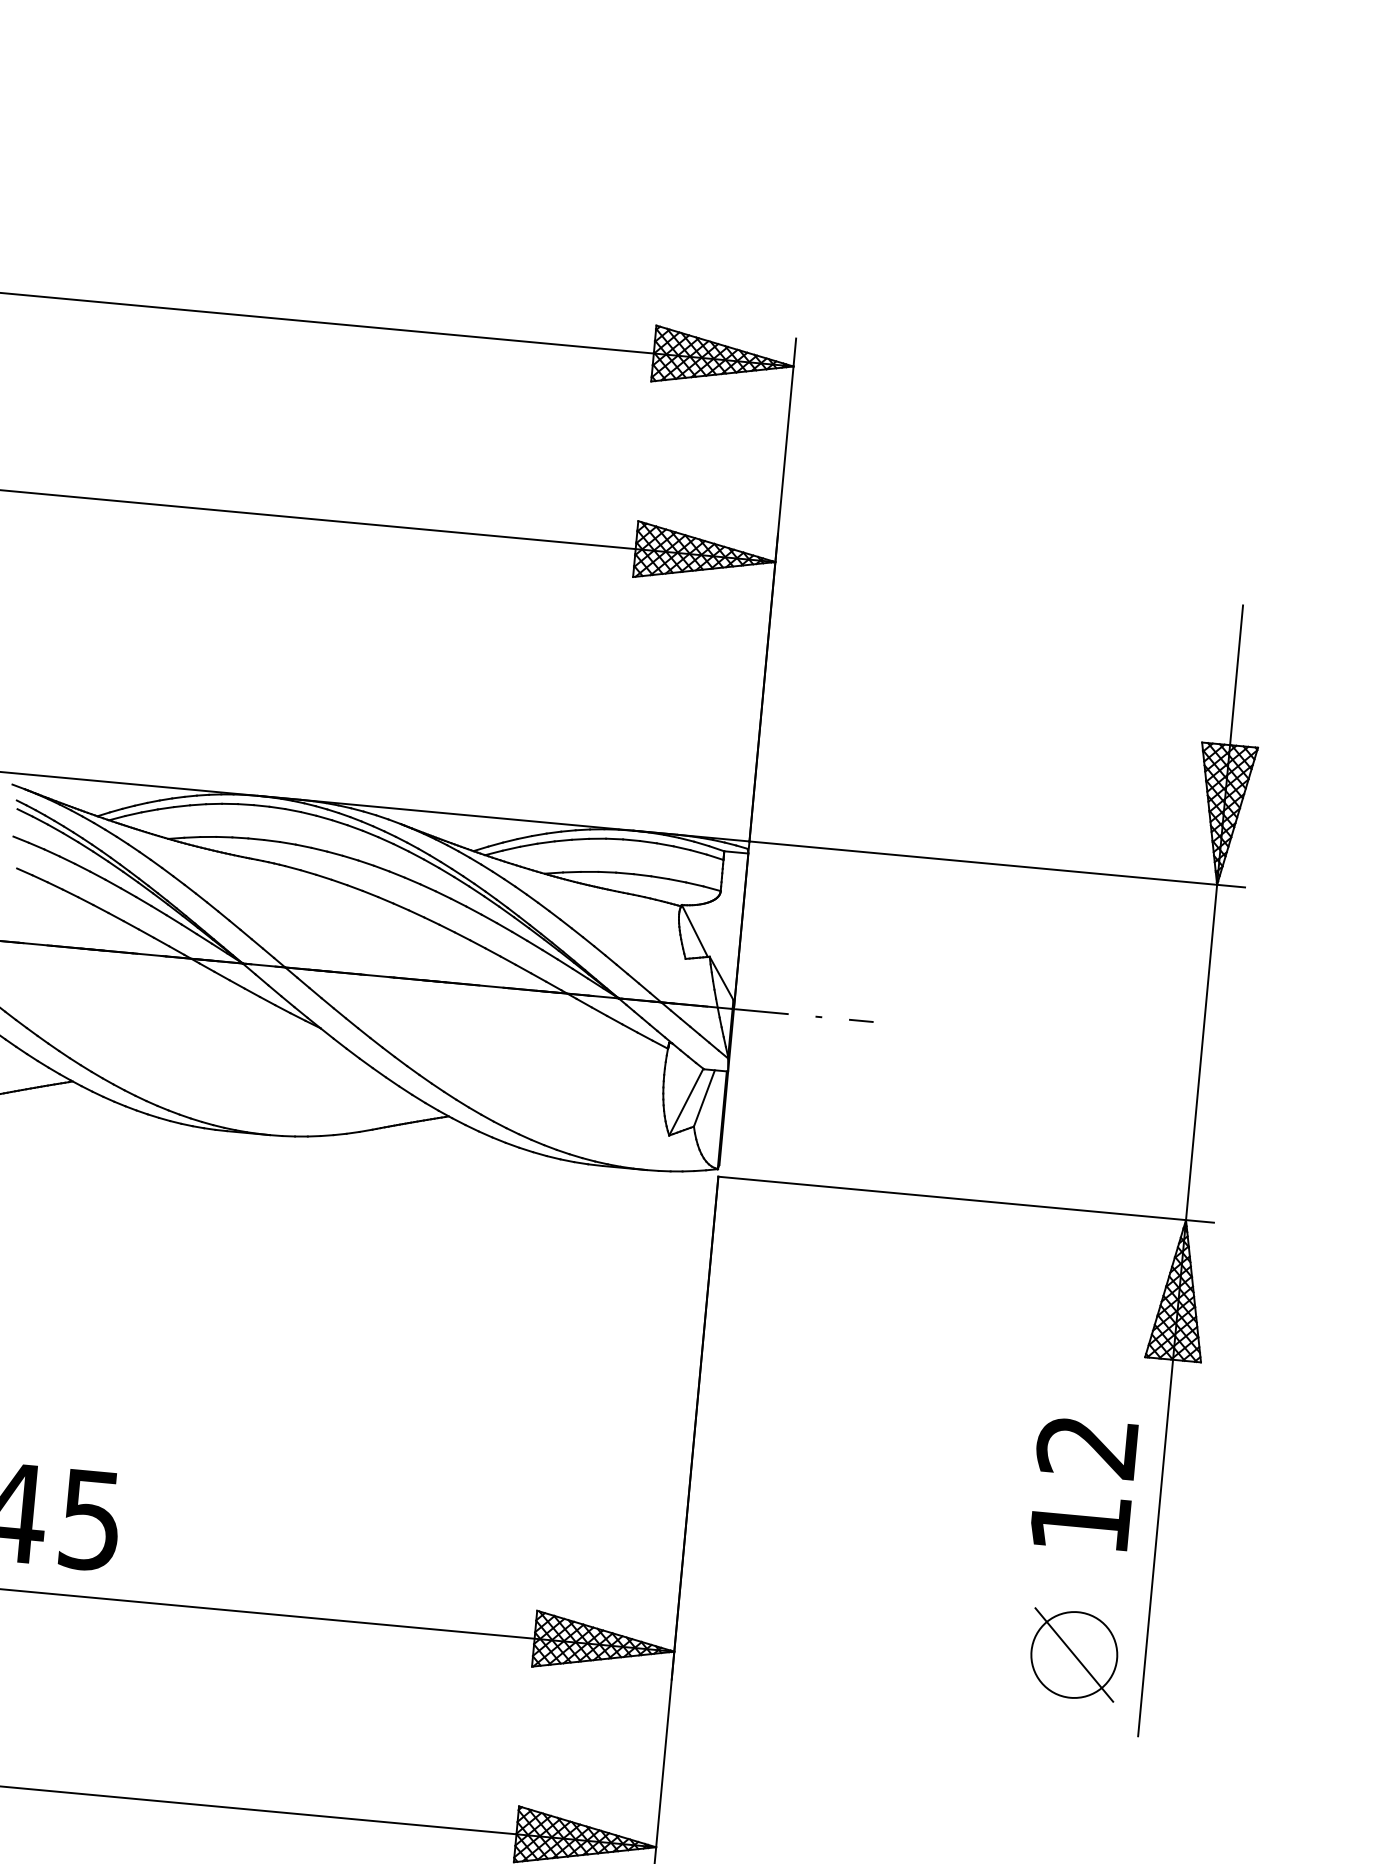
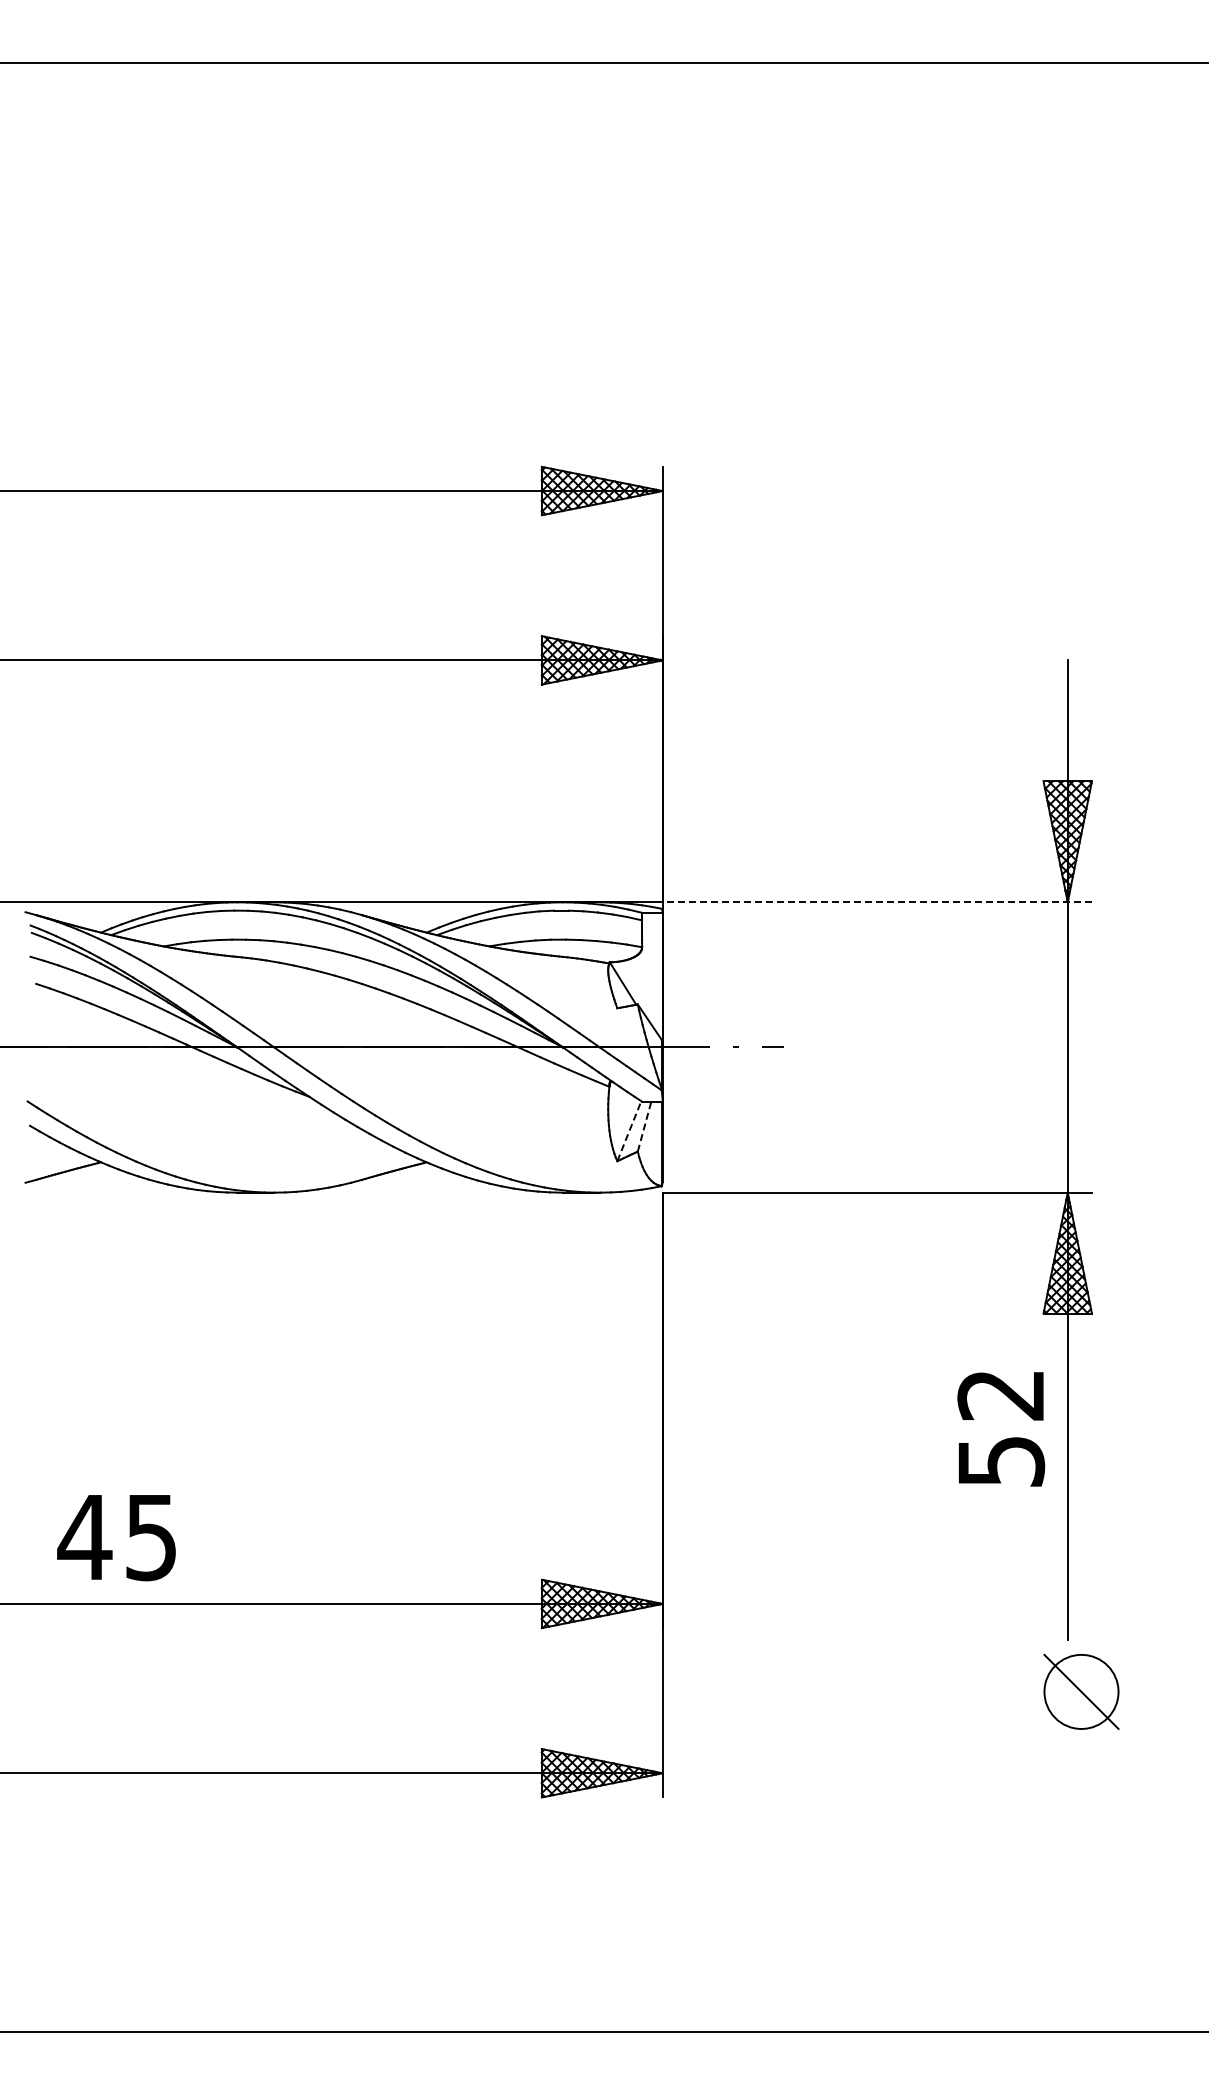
line: (997, 864) -> (877, 902), solid -> dashed
line: (704, 1098) -> (644, 1126), solid -> dashed
line: (686, 1101) -> (629, 1130), solid -> dashed
text: (1080, 1523) -> (1001, 1461), 12 -> 52
part: (1074, 1654) -> (1081, 1691), moved

